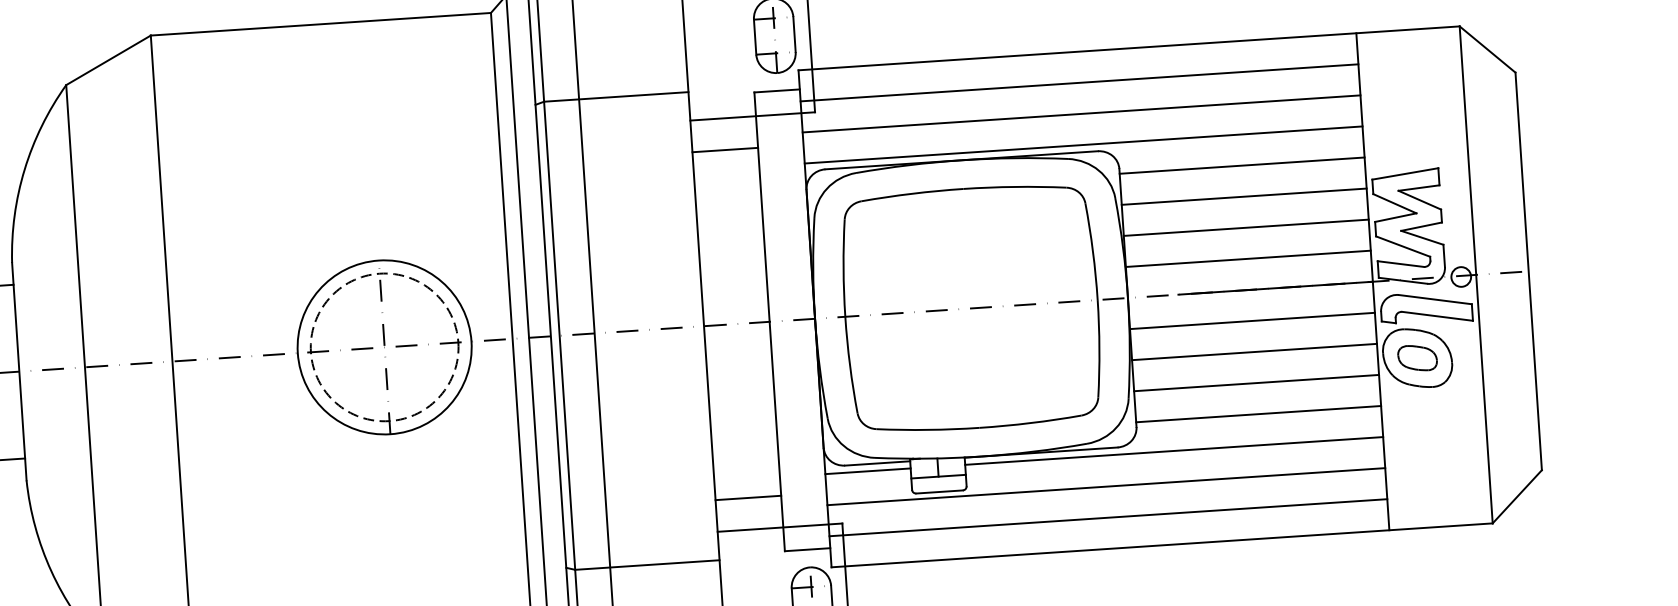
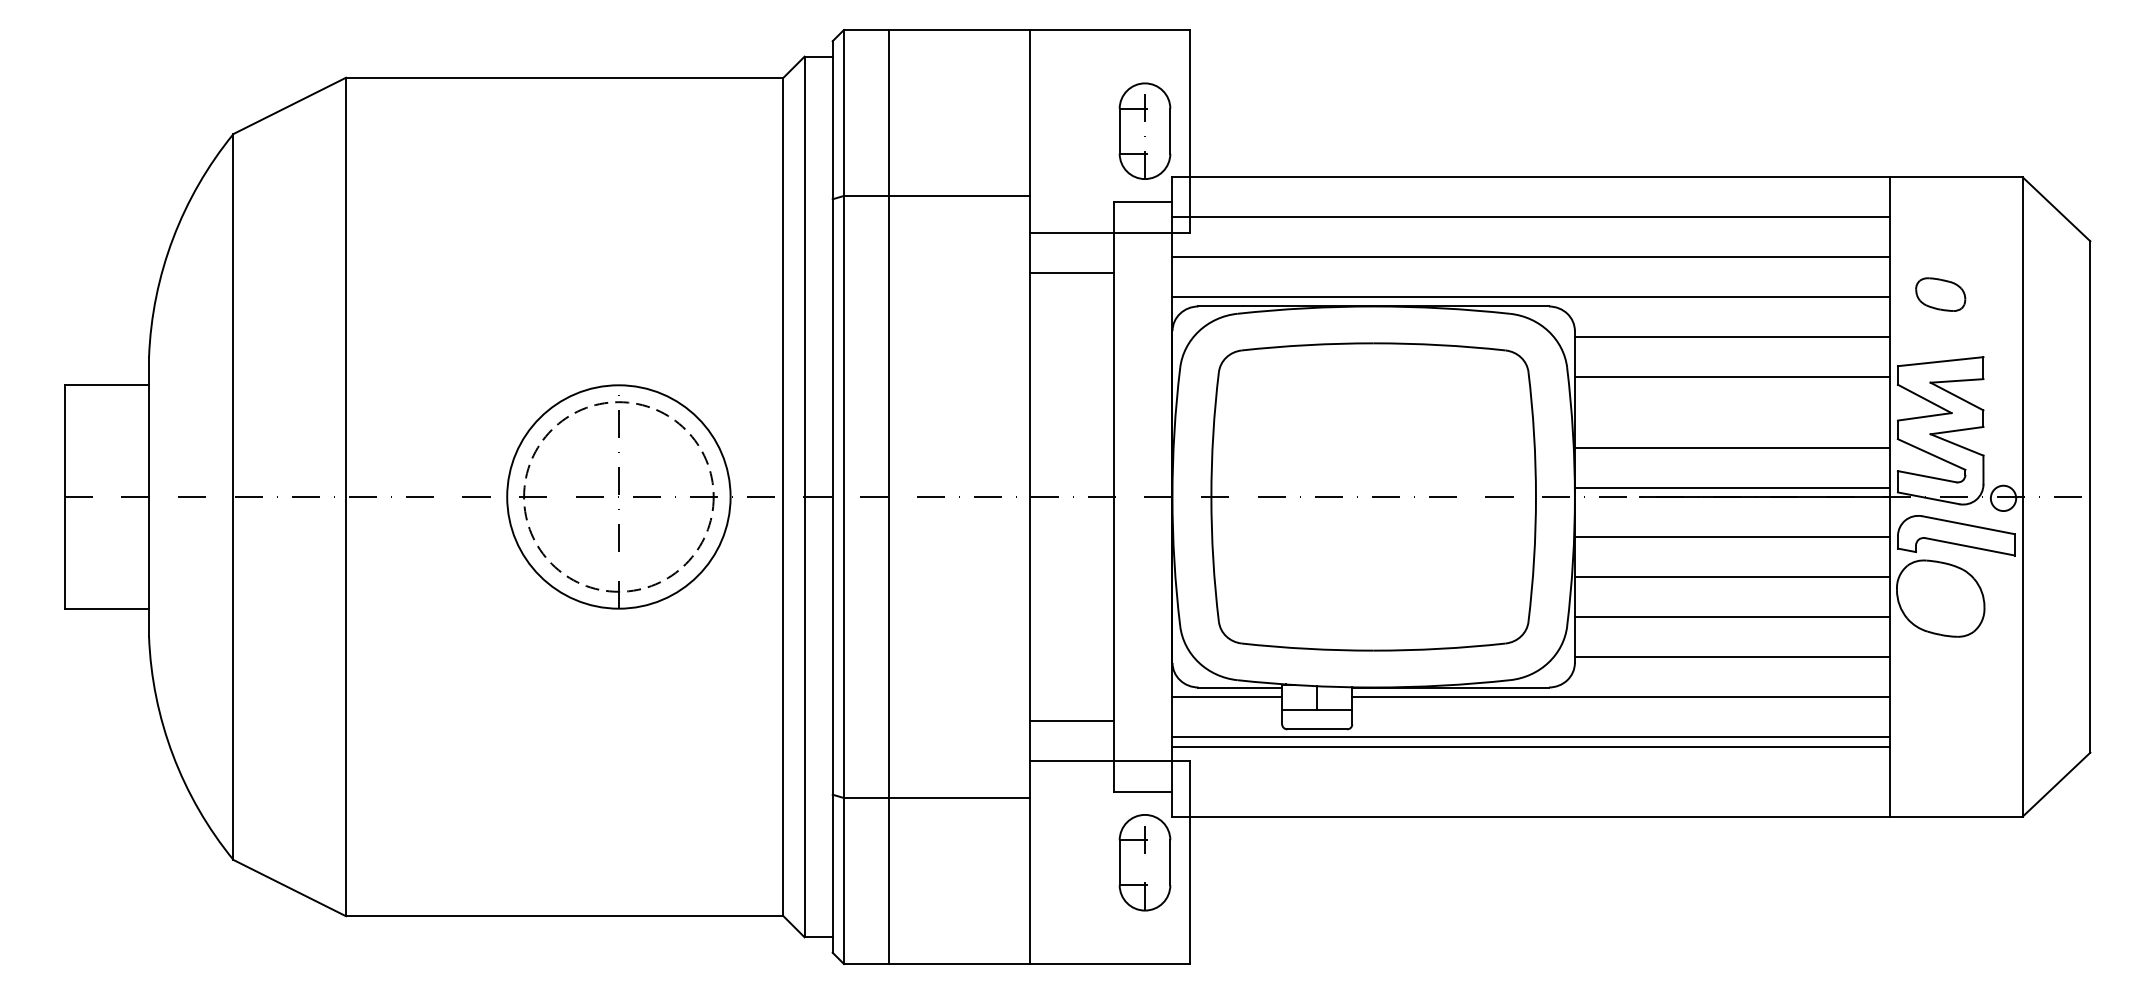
line: (1245, 228) -> (1731, 448), moved
line: (1247, 259) -> (1731, 488), moved
part: (1417, 358) -> (1940, 294), moved
line: (1107, 517) -> (1530, 746), moved

